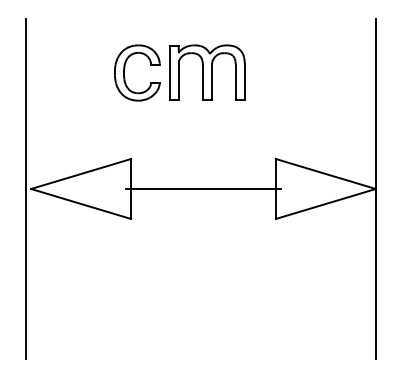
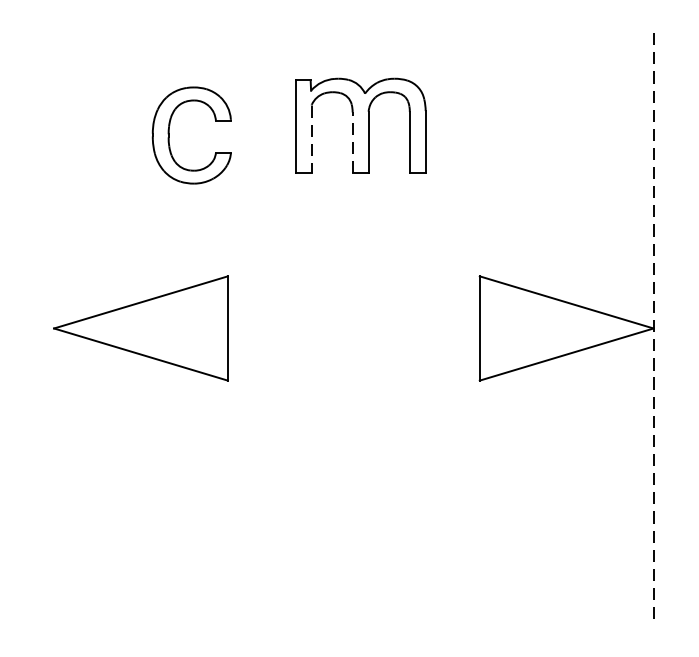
part: (125, 68) -> (171, 127), moved
line: (179, 80) -> (312, 139), solid -> dashed
line: (202, 81) -> (352, 141), solid -> dashed
line: (26, 188) -> (46, 327), removed
line: (203, 189) -> (353, 329), removed
line: (375, 189) -> (652, 329), solid -> dashed

